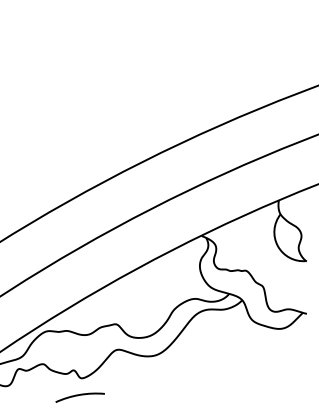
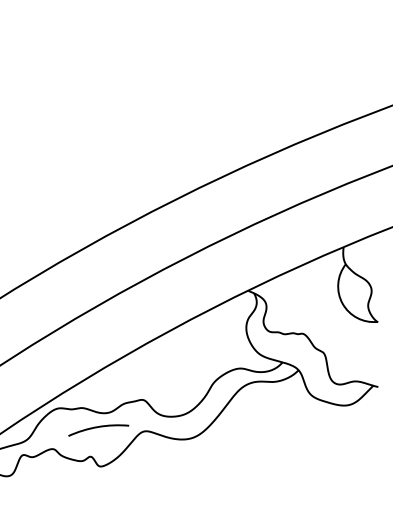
arc: (79, 396) -> (97, 428), moved

